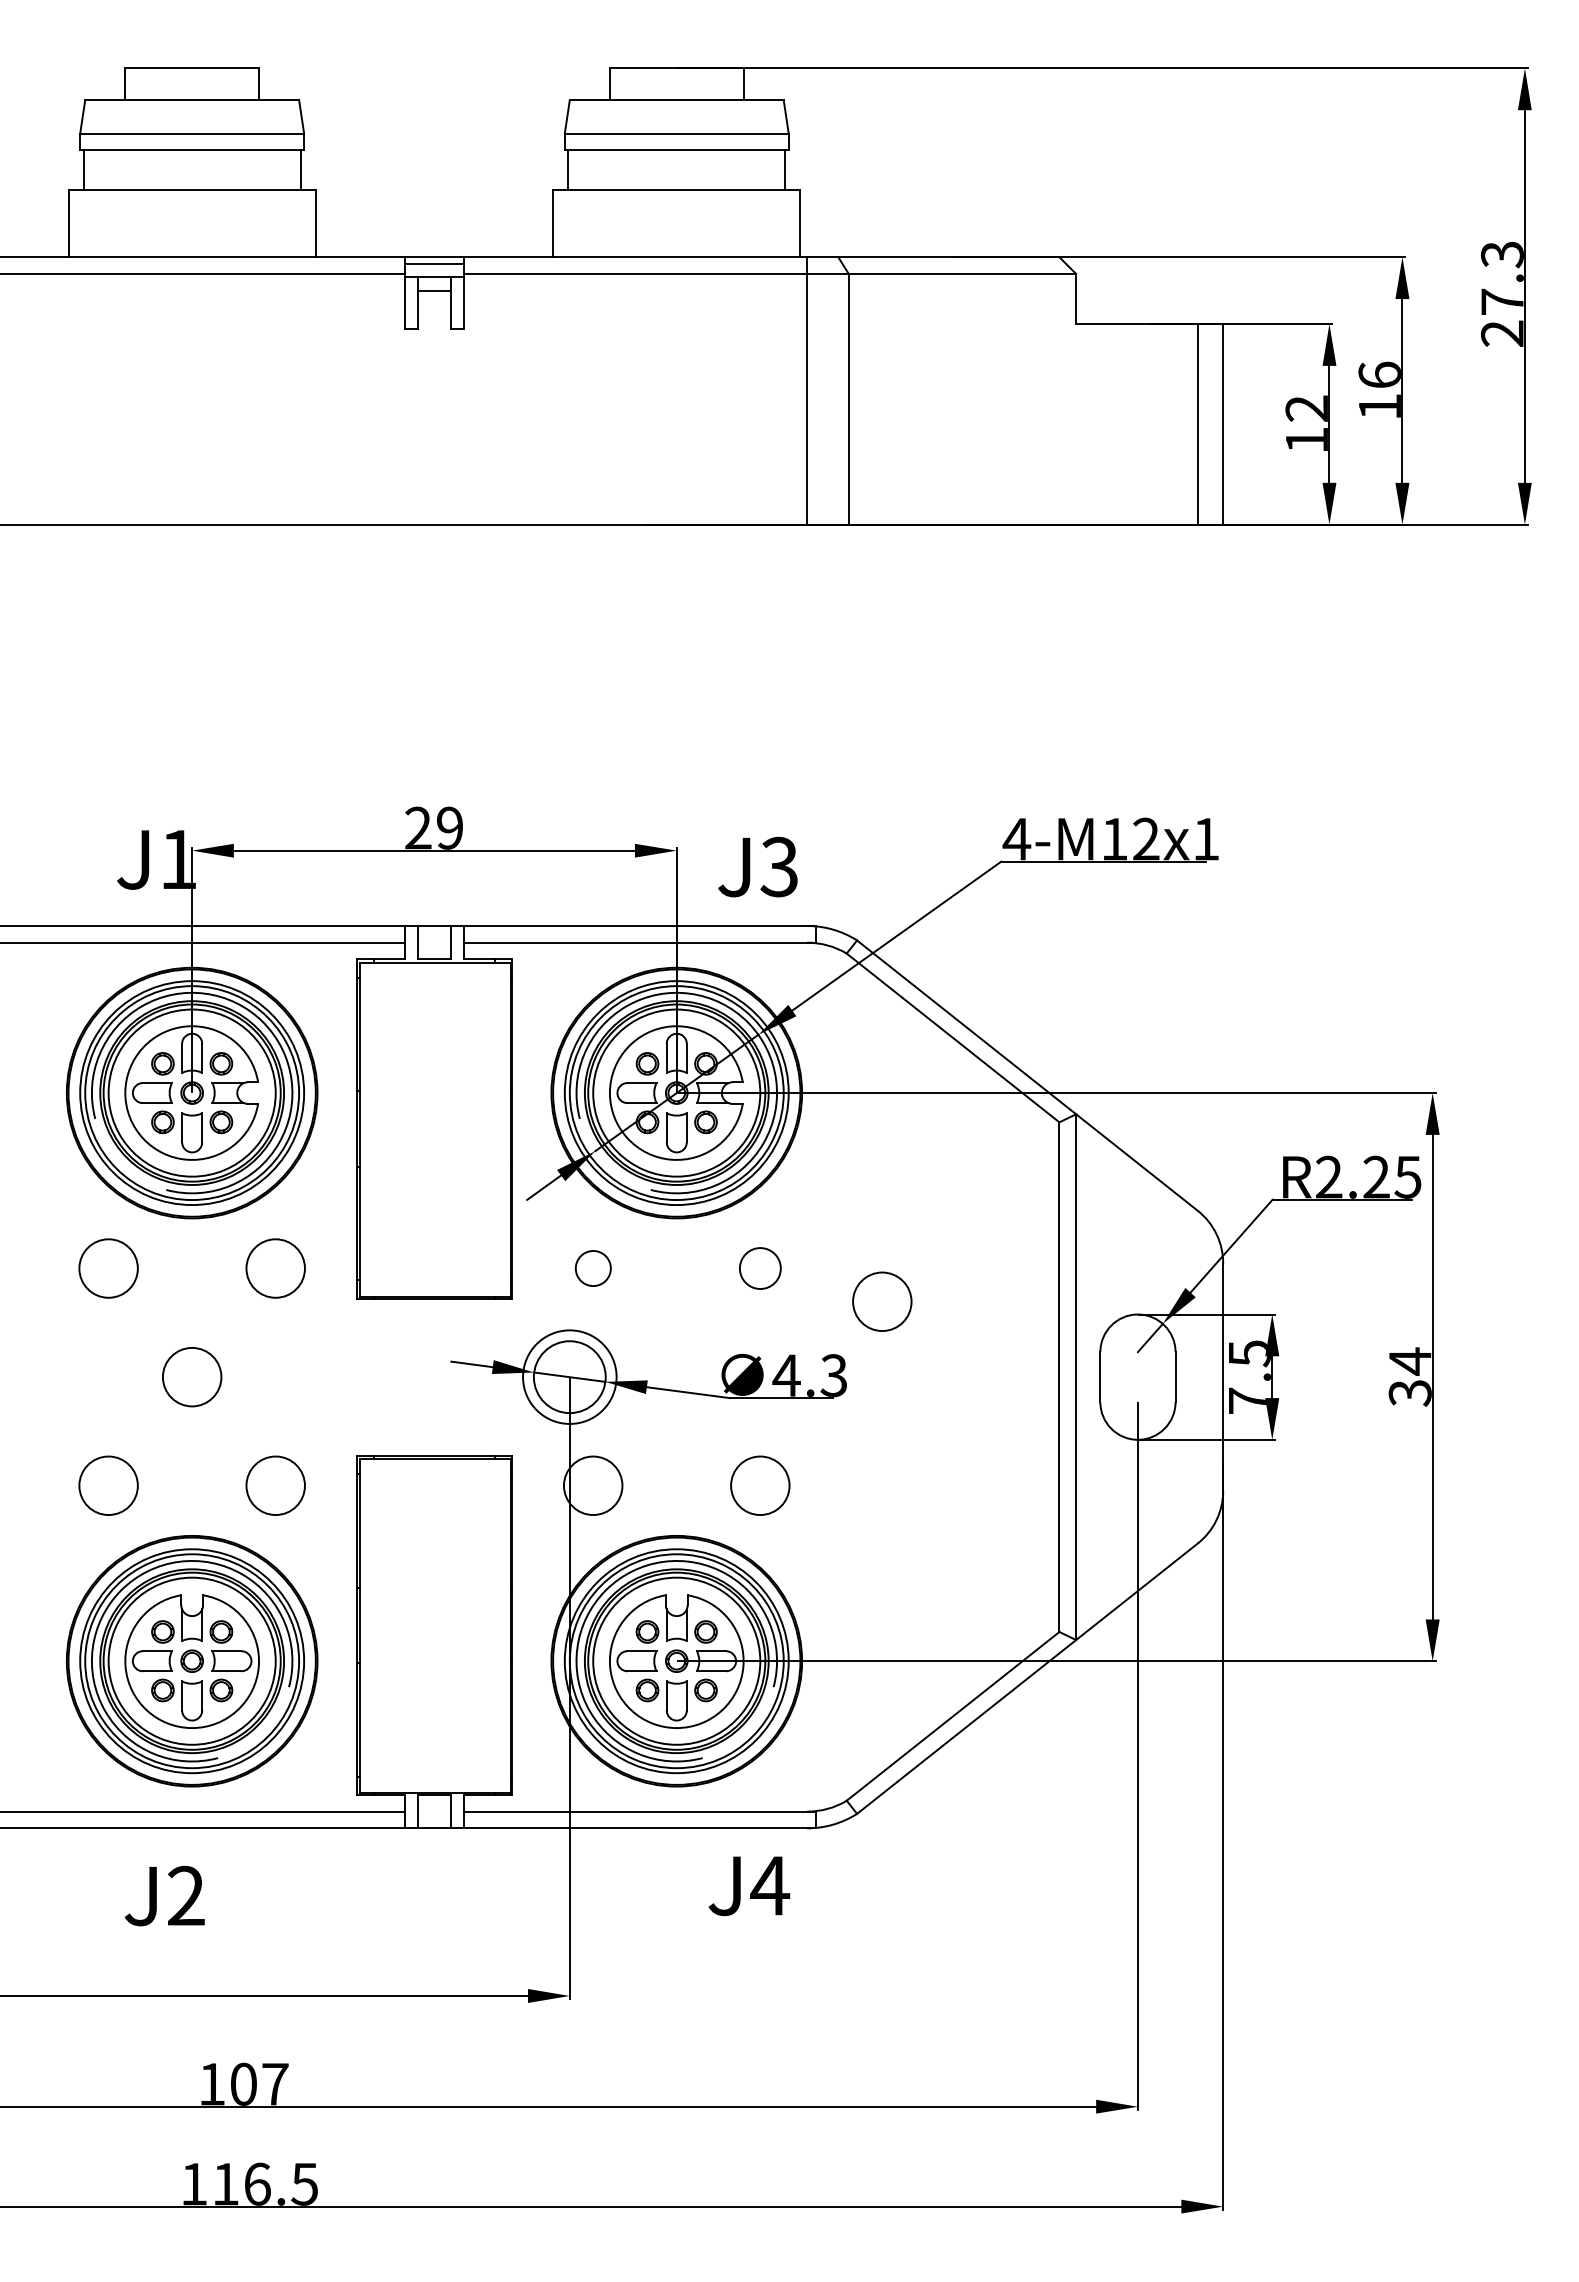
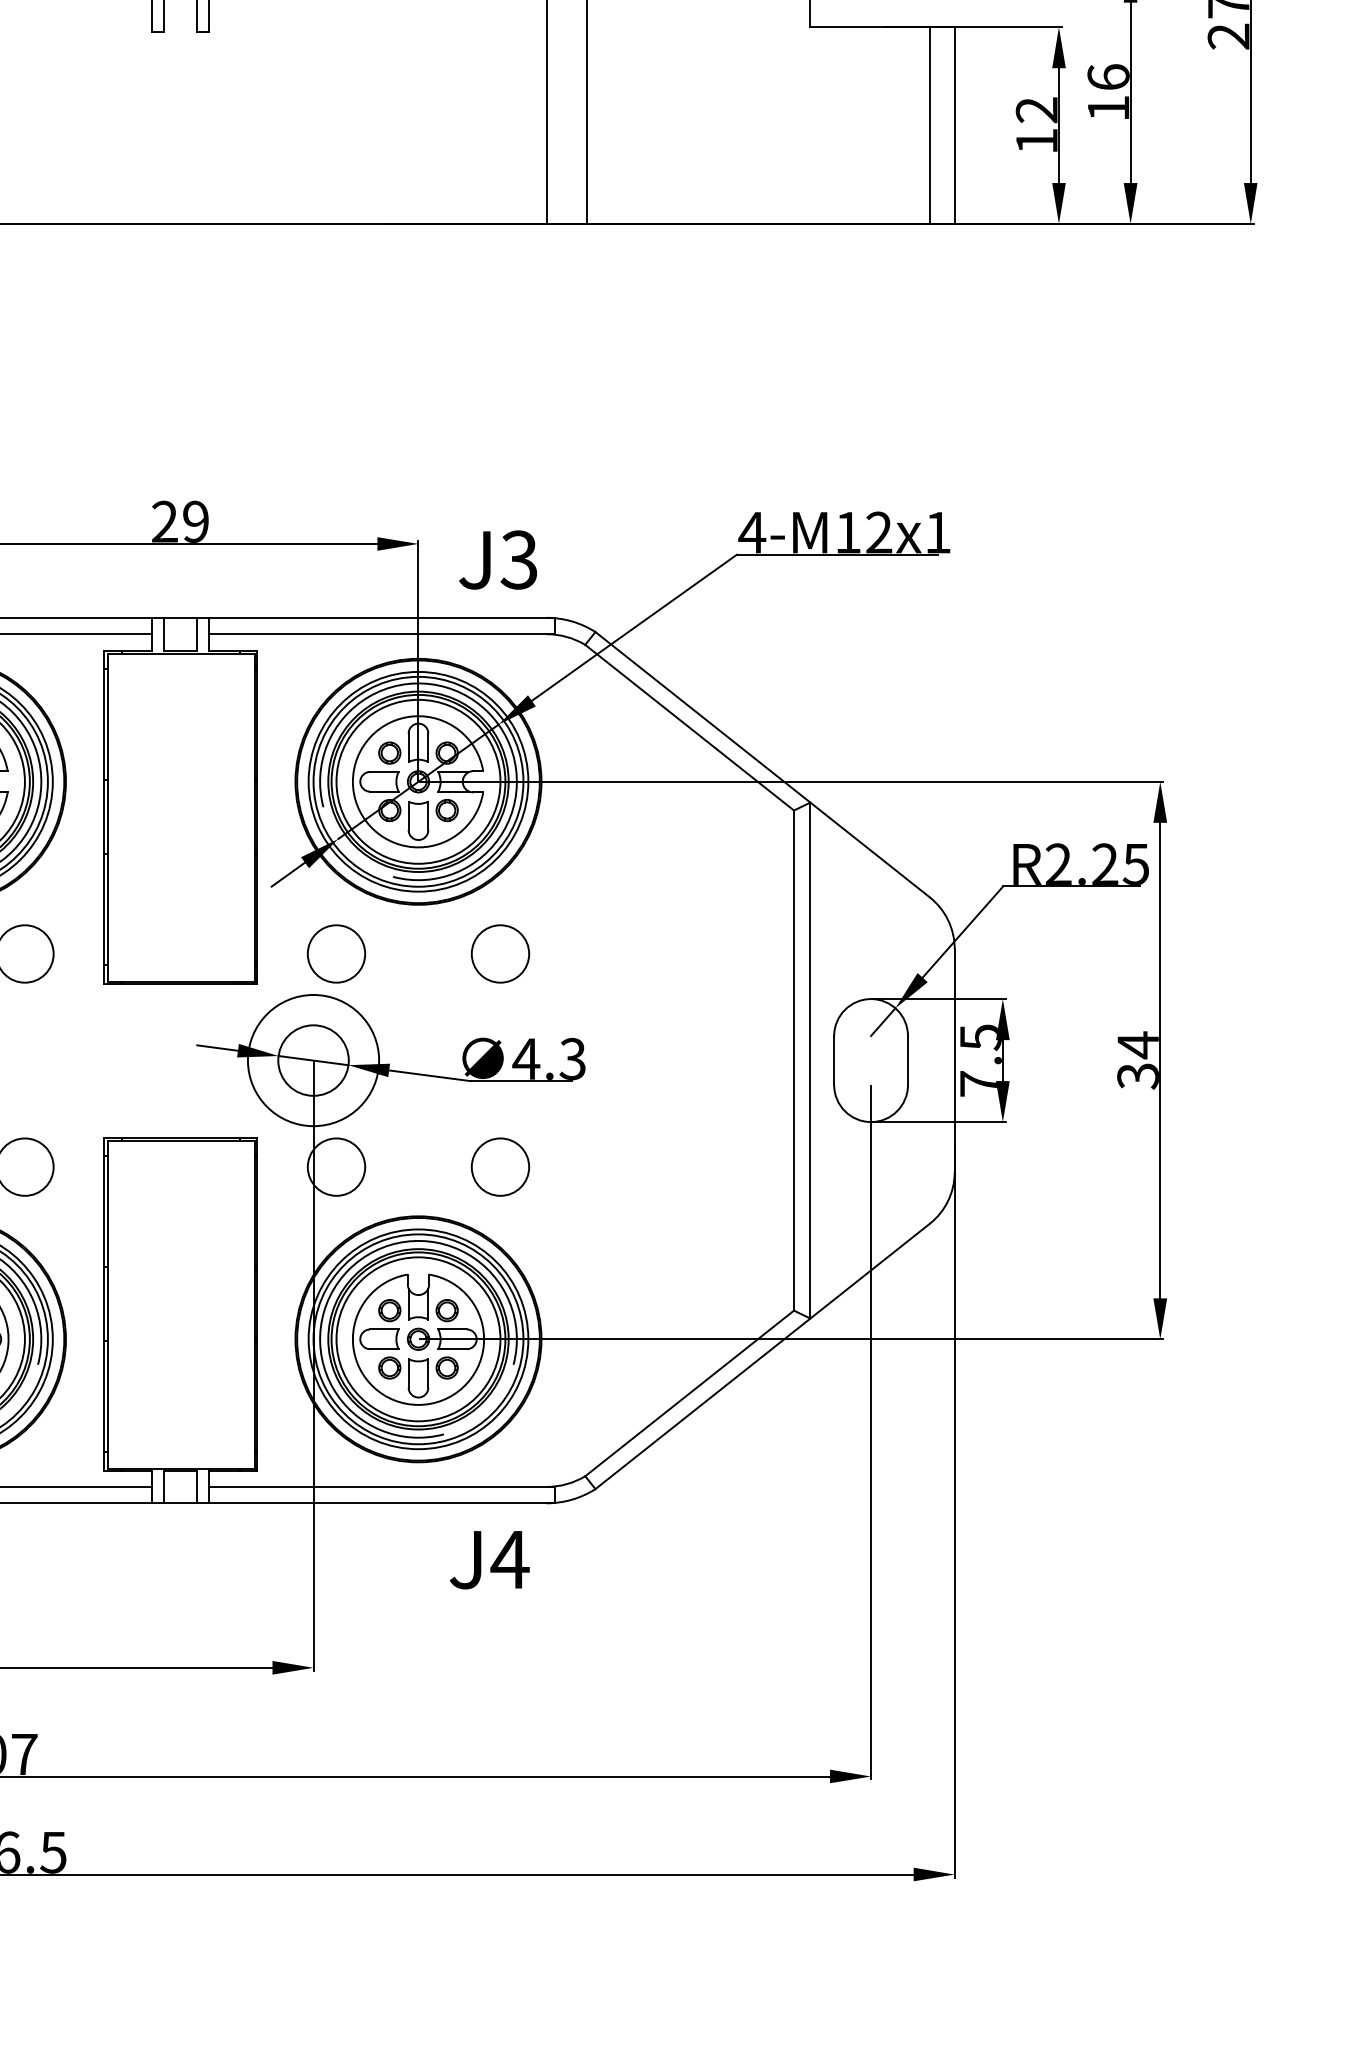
circle: (593, 1268) -> (336, 953), size x1.67
circle: (760, 1268) -> (500, 953), size x1.43
circle: (882, 1301) -> (620, 986), removed
circle: (569, 1377) -> (313, 1060), size x1.43

